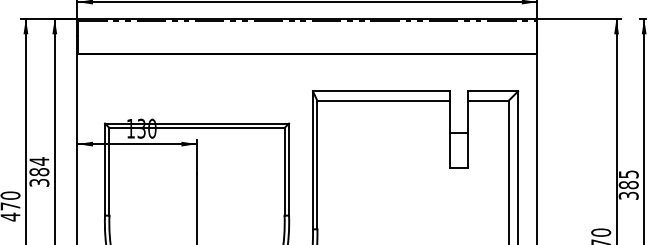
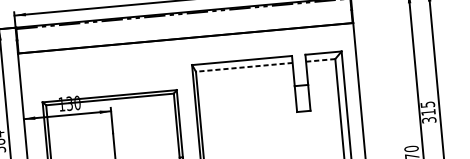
line: (383, 100) -> (244, 67), solid -> dashed
line: (488, 100) -> (320, 60), solid -> dashed
text: (628, 185) -> (428, 112), 385 -> 315

